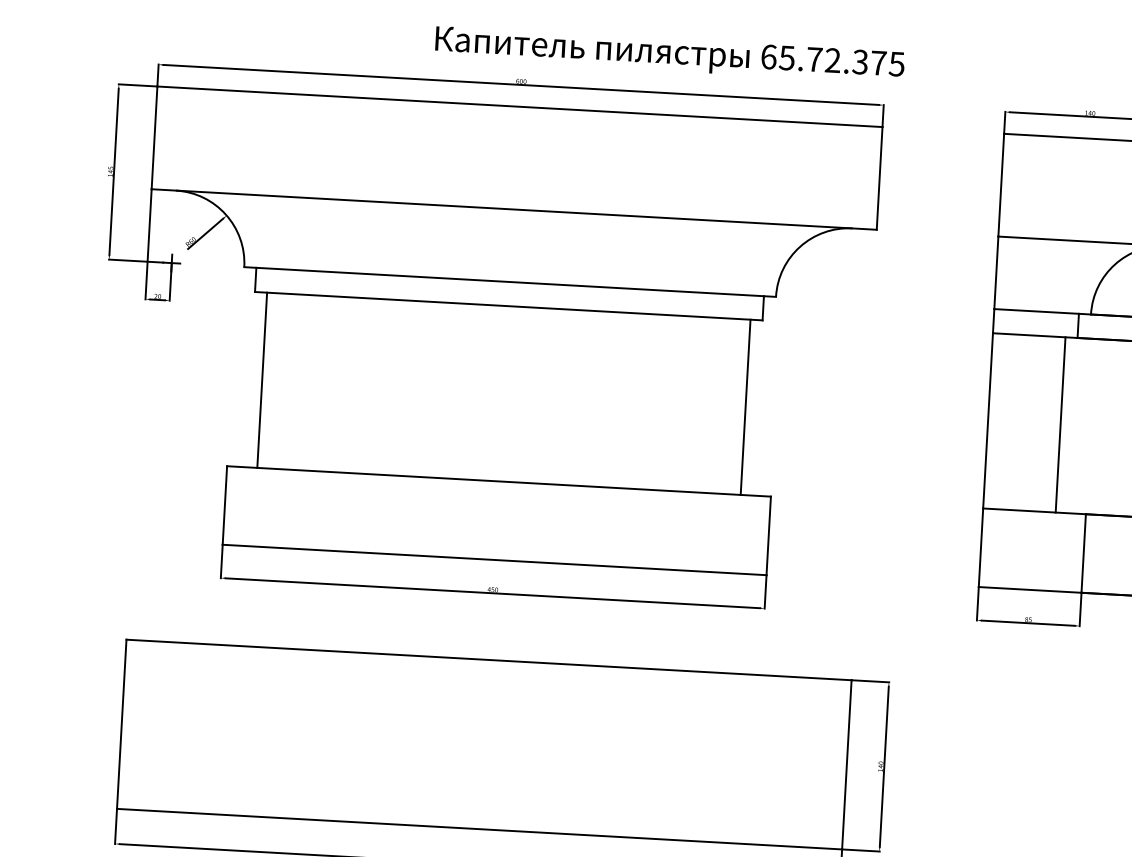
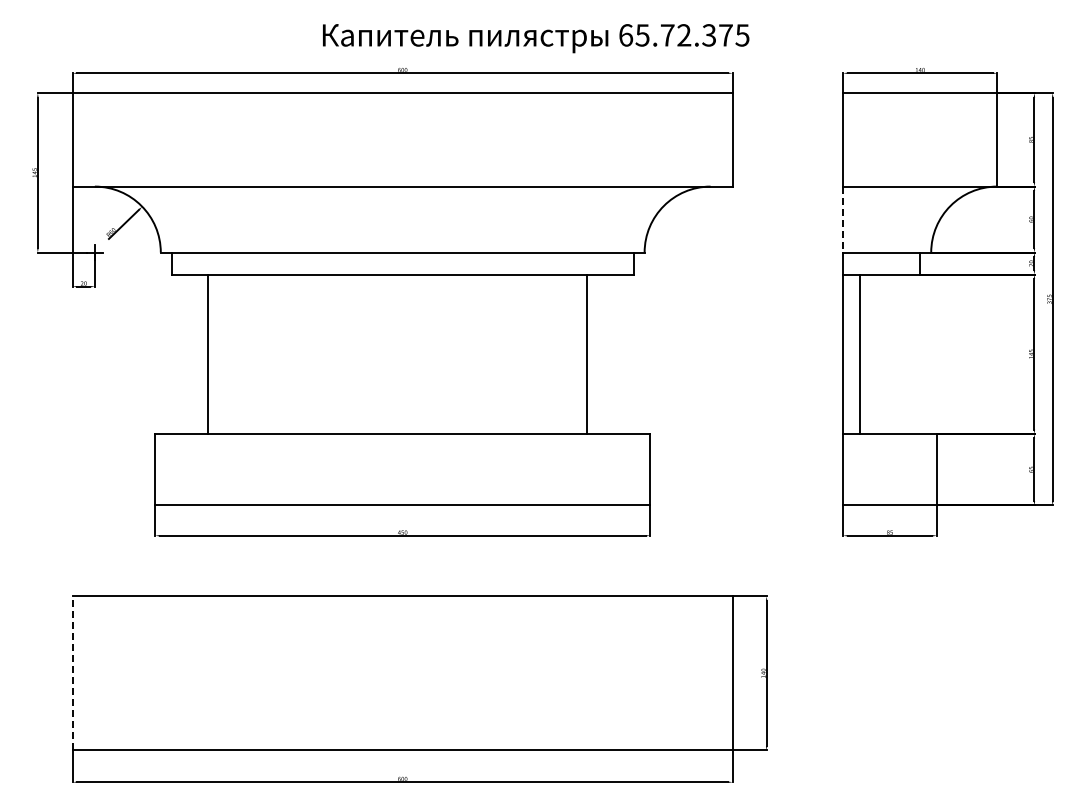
line: (996, 272) -> (843, 219), solid -> dashed
line: (261, 380) -> (207, 354), moved
line: (745, 407) -> (586, 354), moved
line: (1060, 425) -> (860, 354), moved
line: (121, 724) -> (72, 673), solid -> dashed

